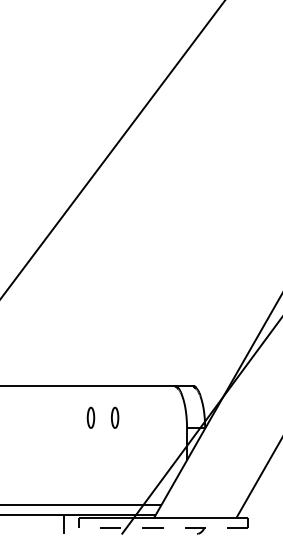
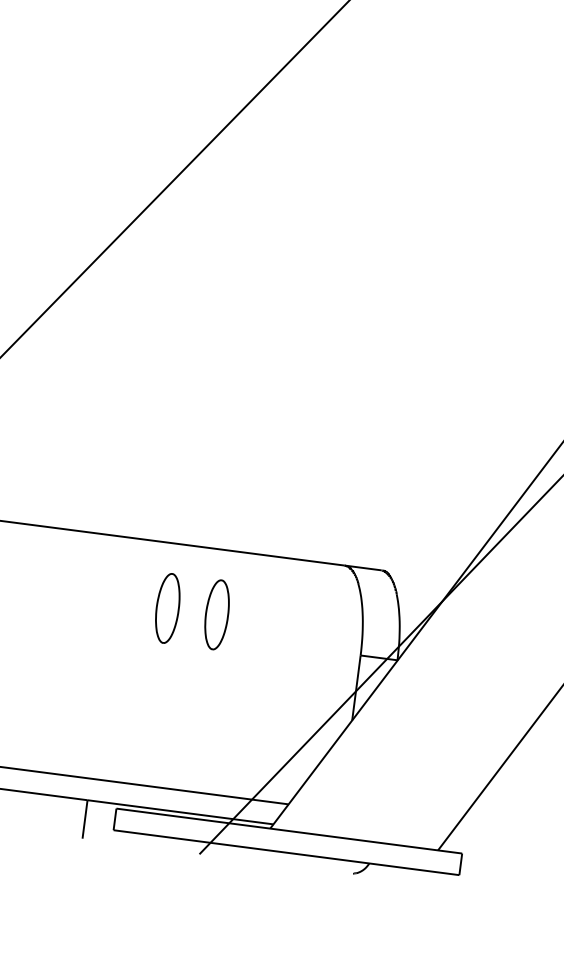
part: (90, 417) -> (166, 607), size x1.67
part: (114, 417) -> (215, 614), size x1.67
line: (163, 528) -> (286, 853), dashed -> solid

